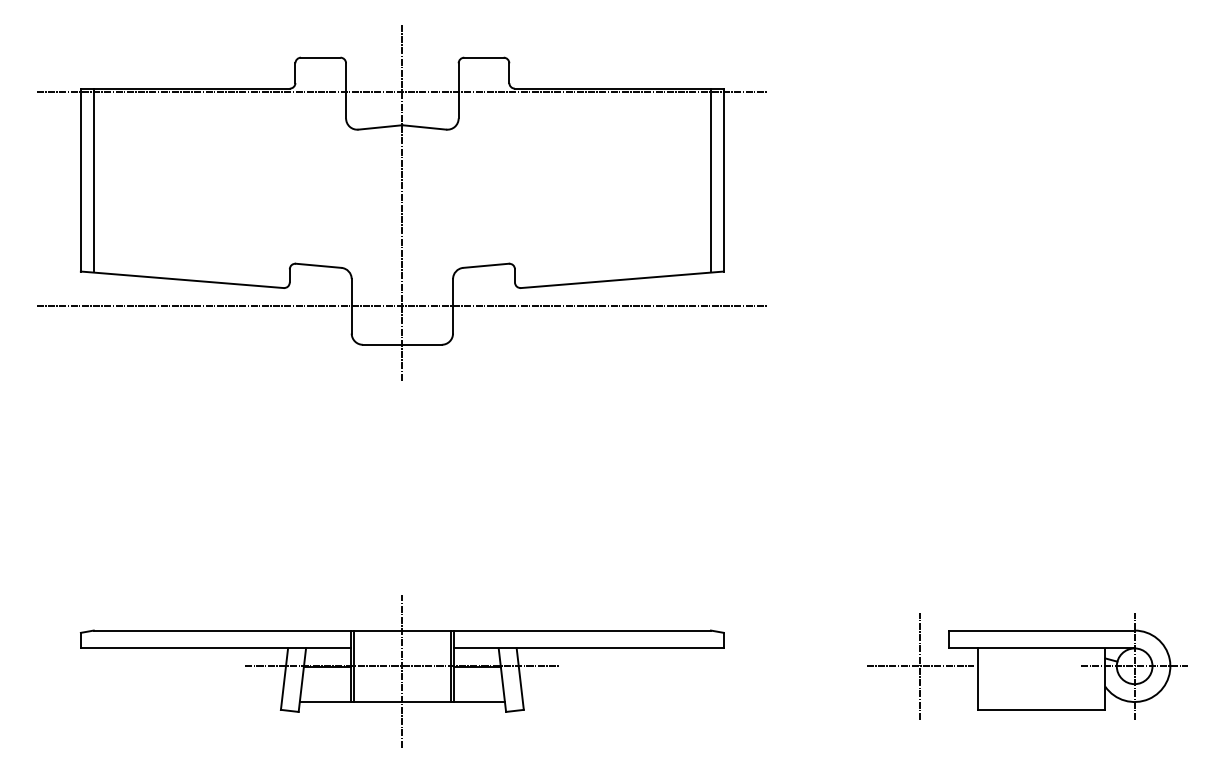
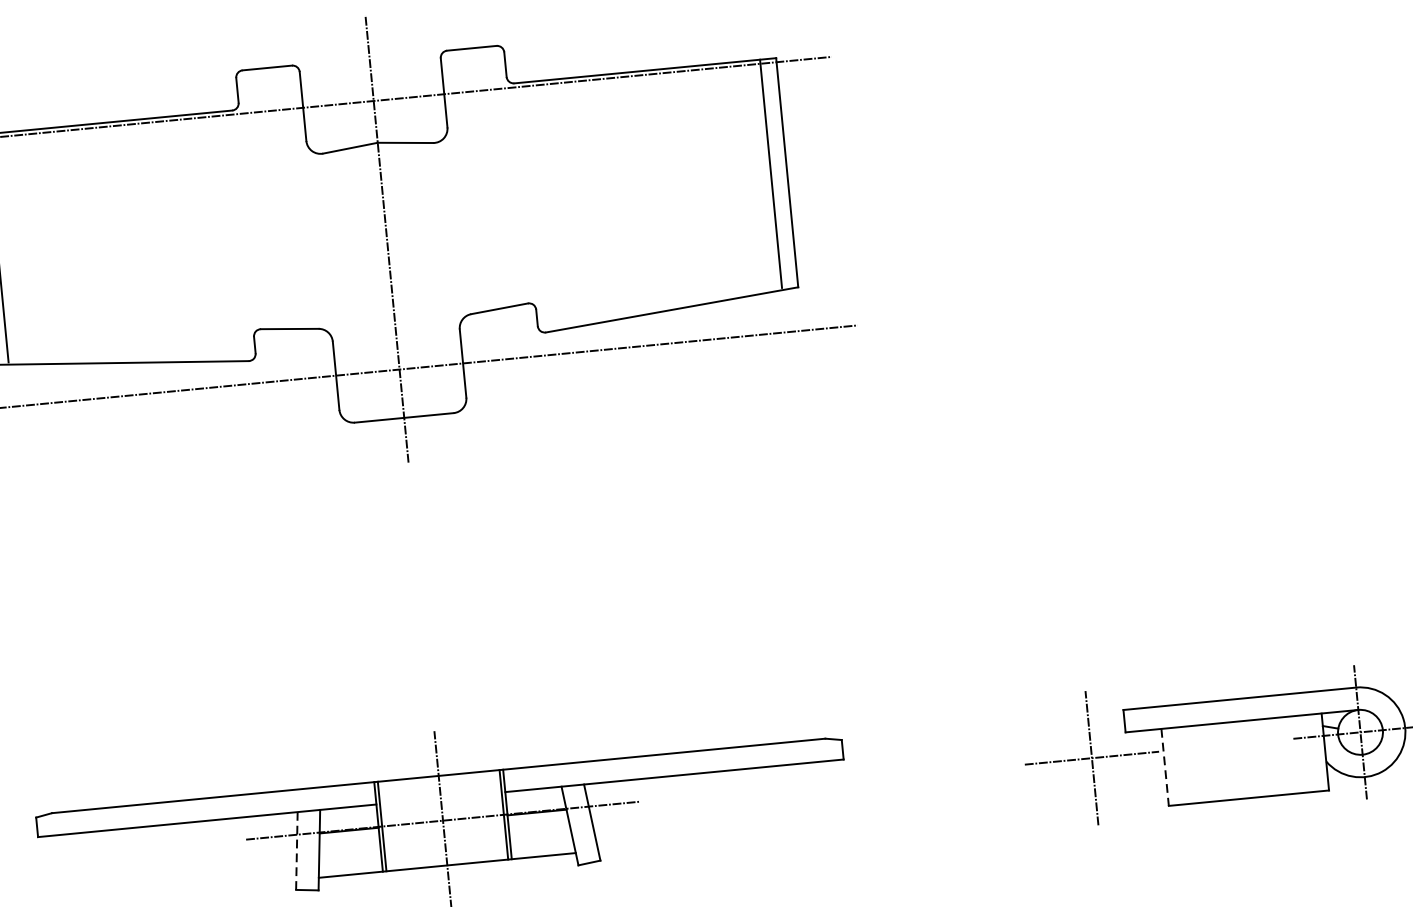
line: (284, 679) -> (296, 851), solid -> dashed
line: (977, 679) -> (1165, 767), solid -> dashed

